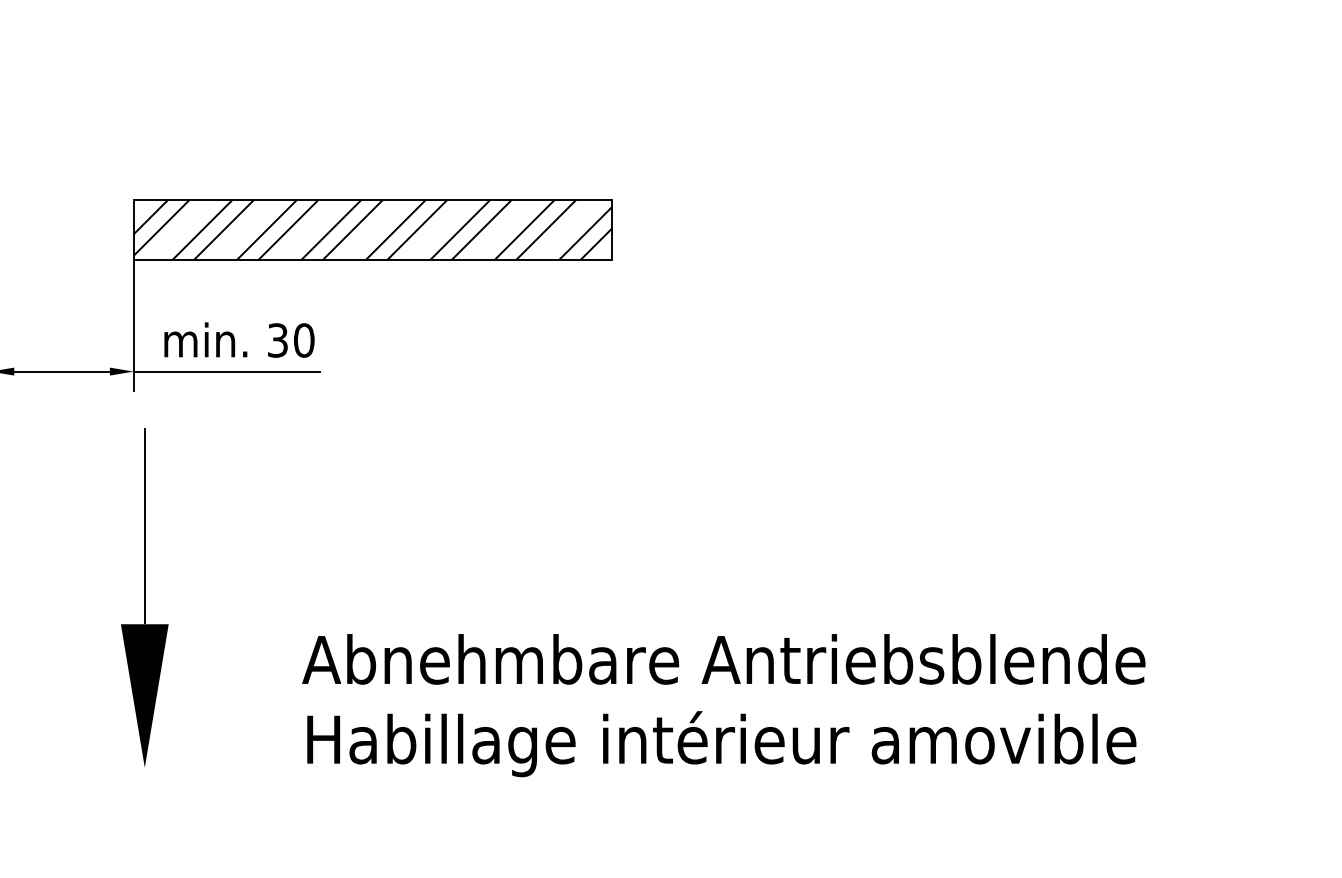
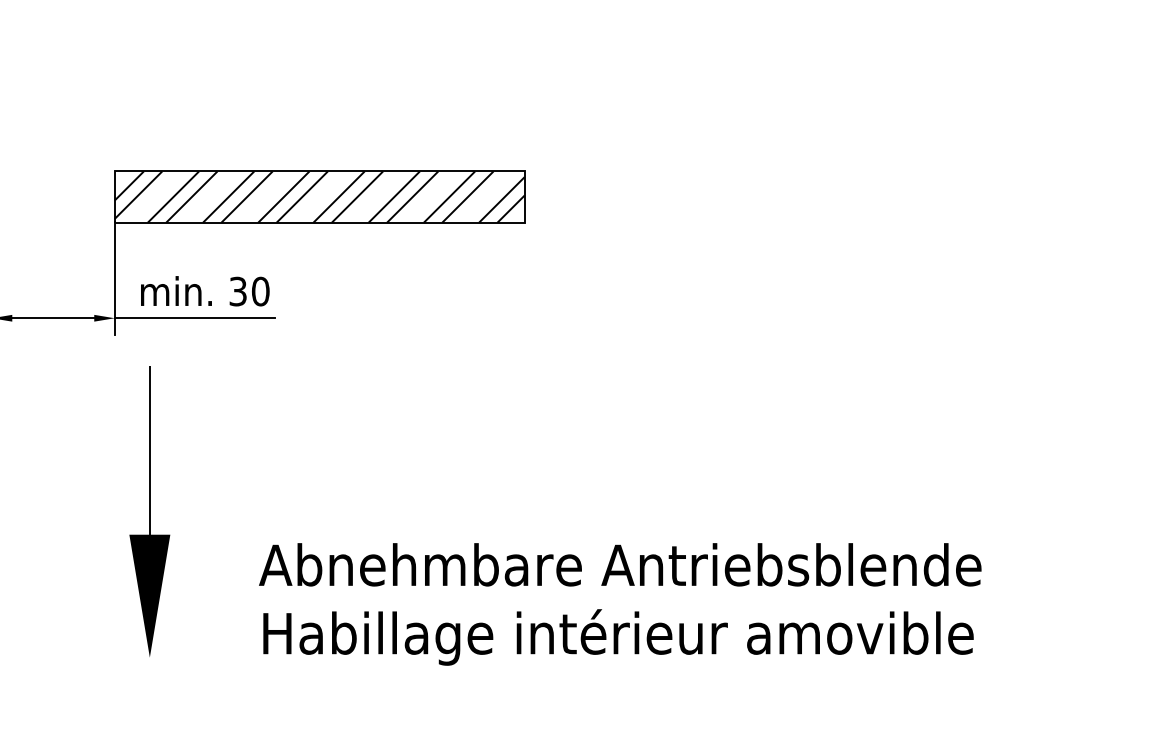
part: (144, 597) -> (149, 511), moved

